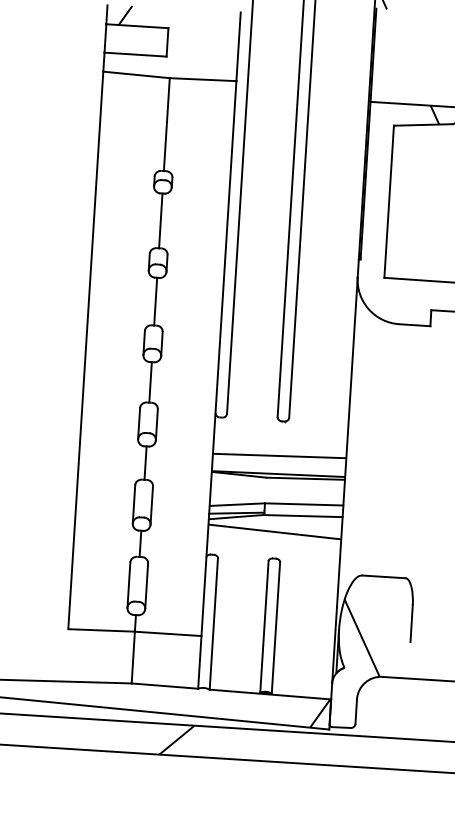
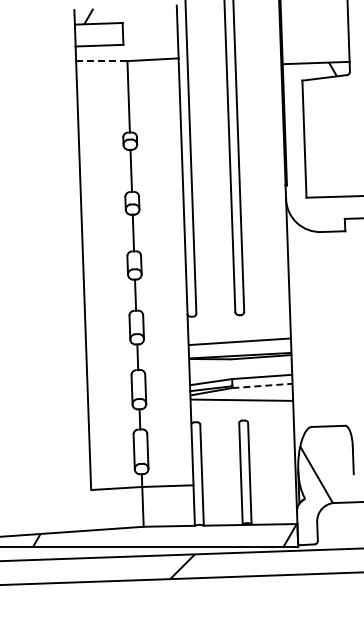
line: (136, 75) -> (101, 61), solid -> dashed
line: (303, 515) -> (262, 385), solid -> dashed

